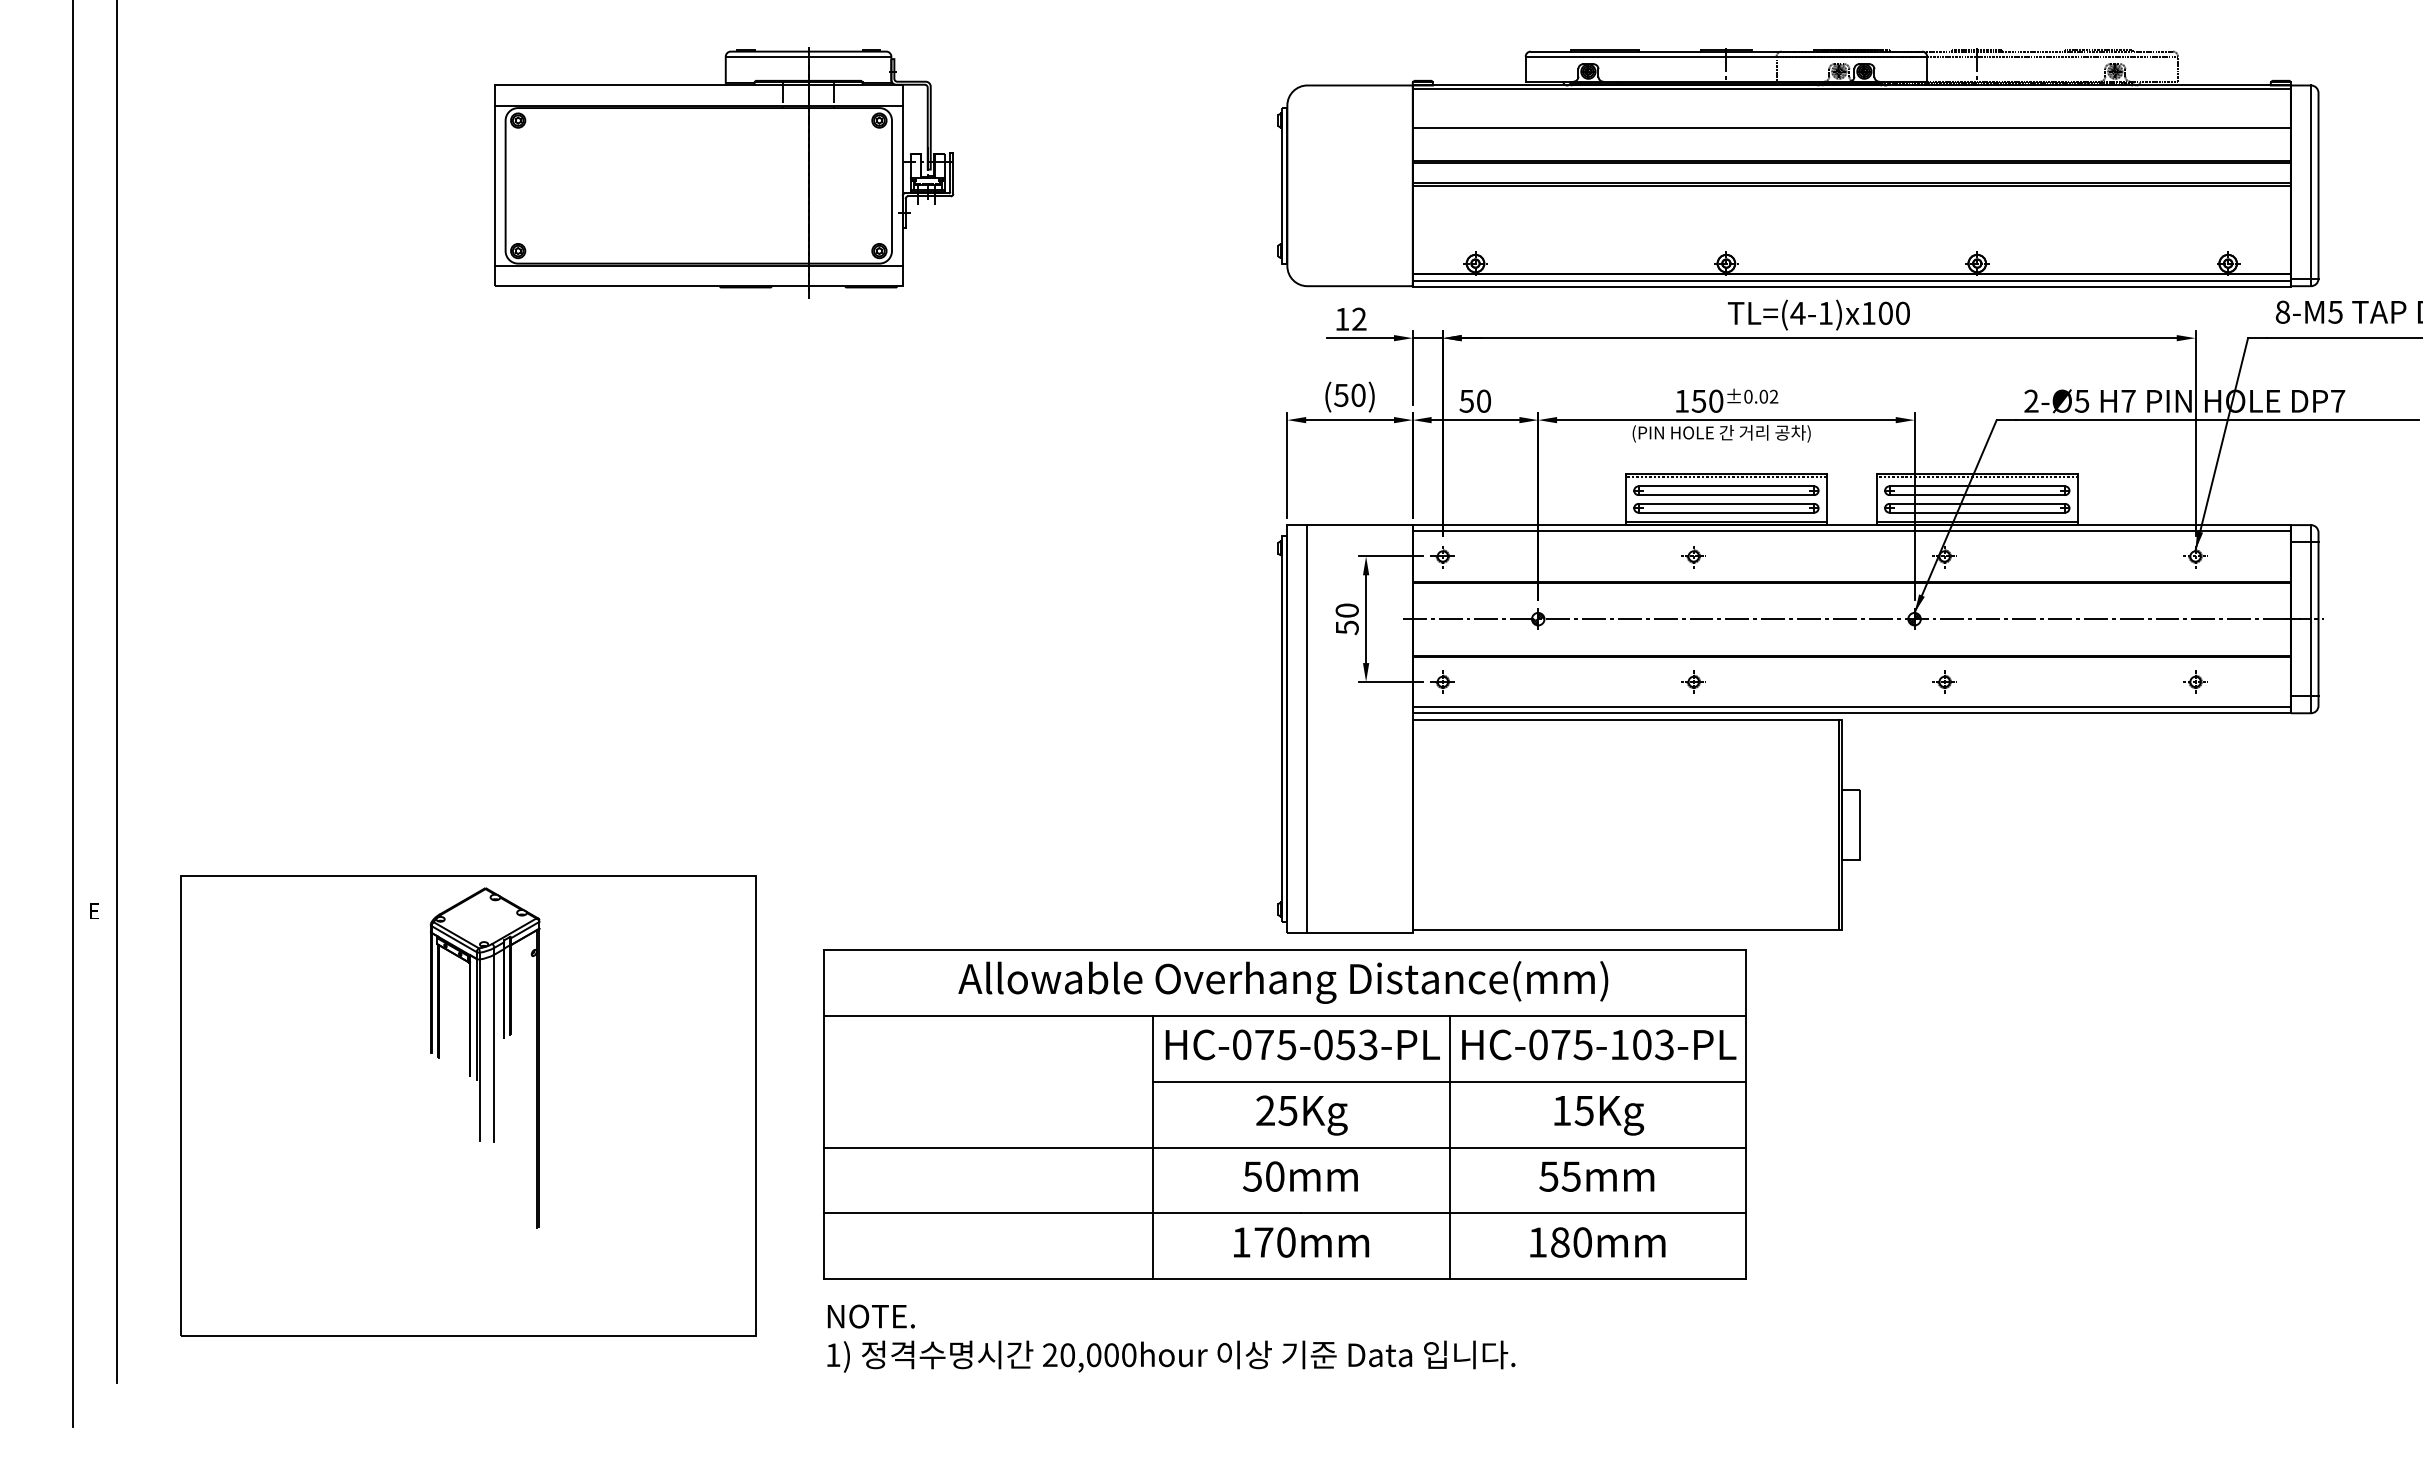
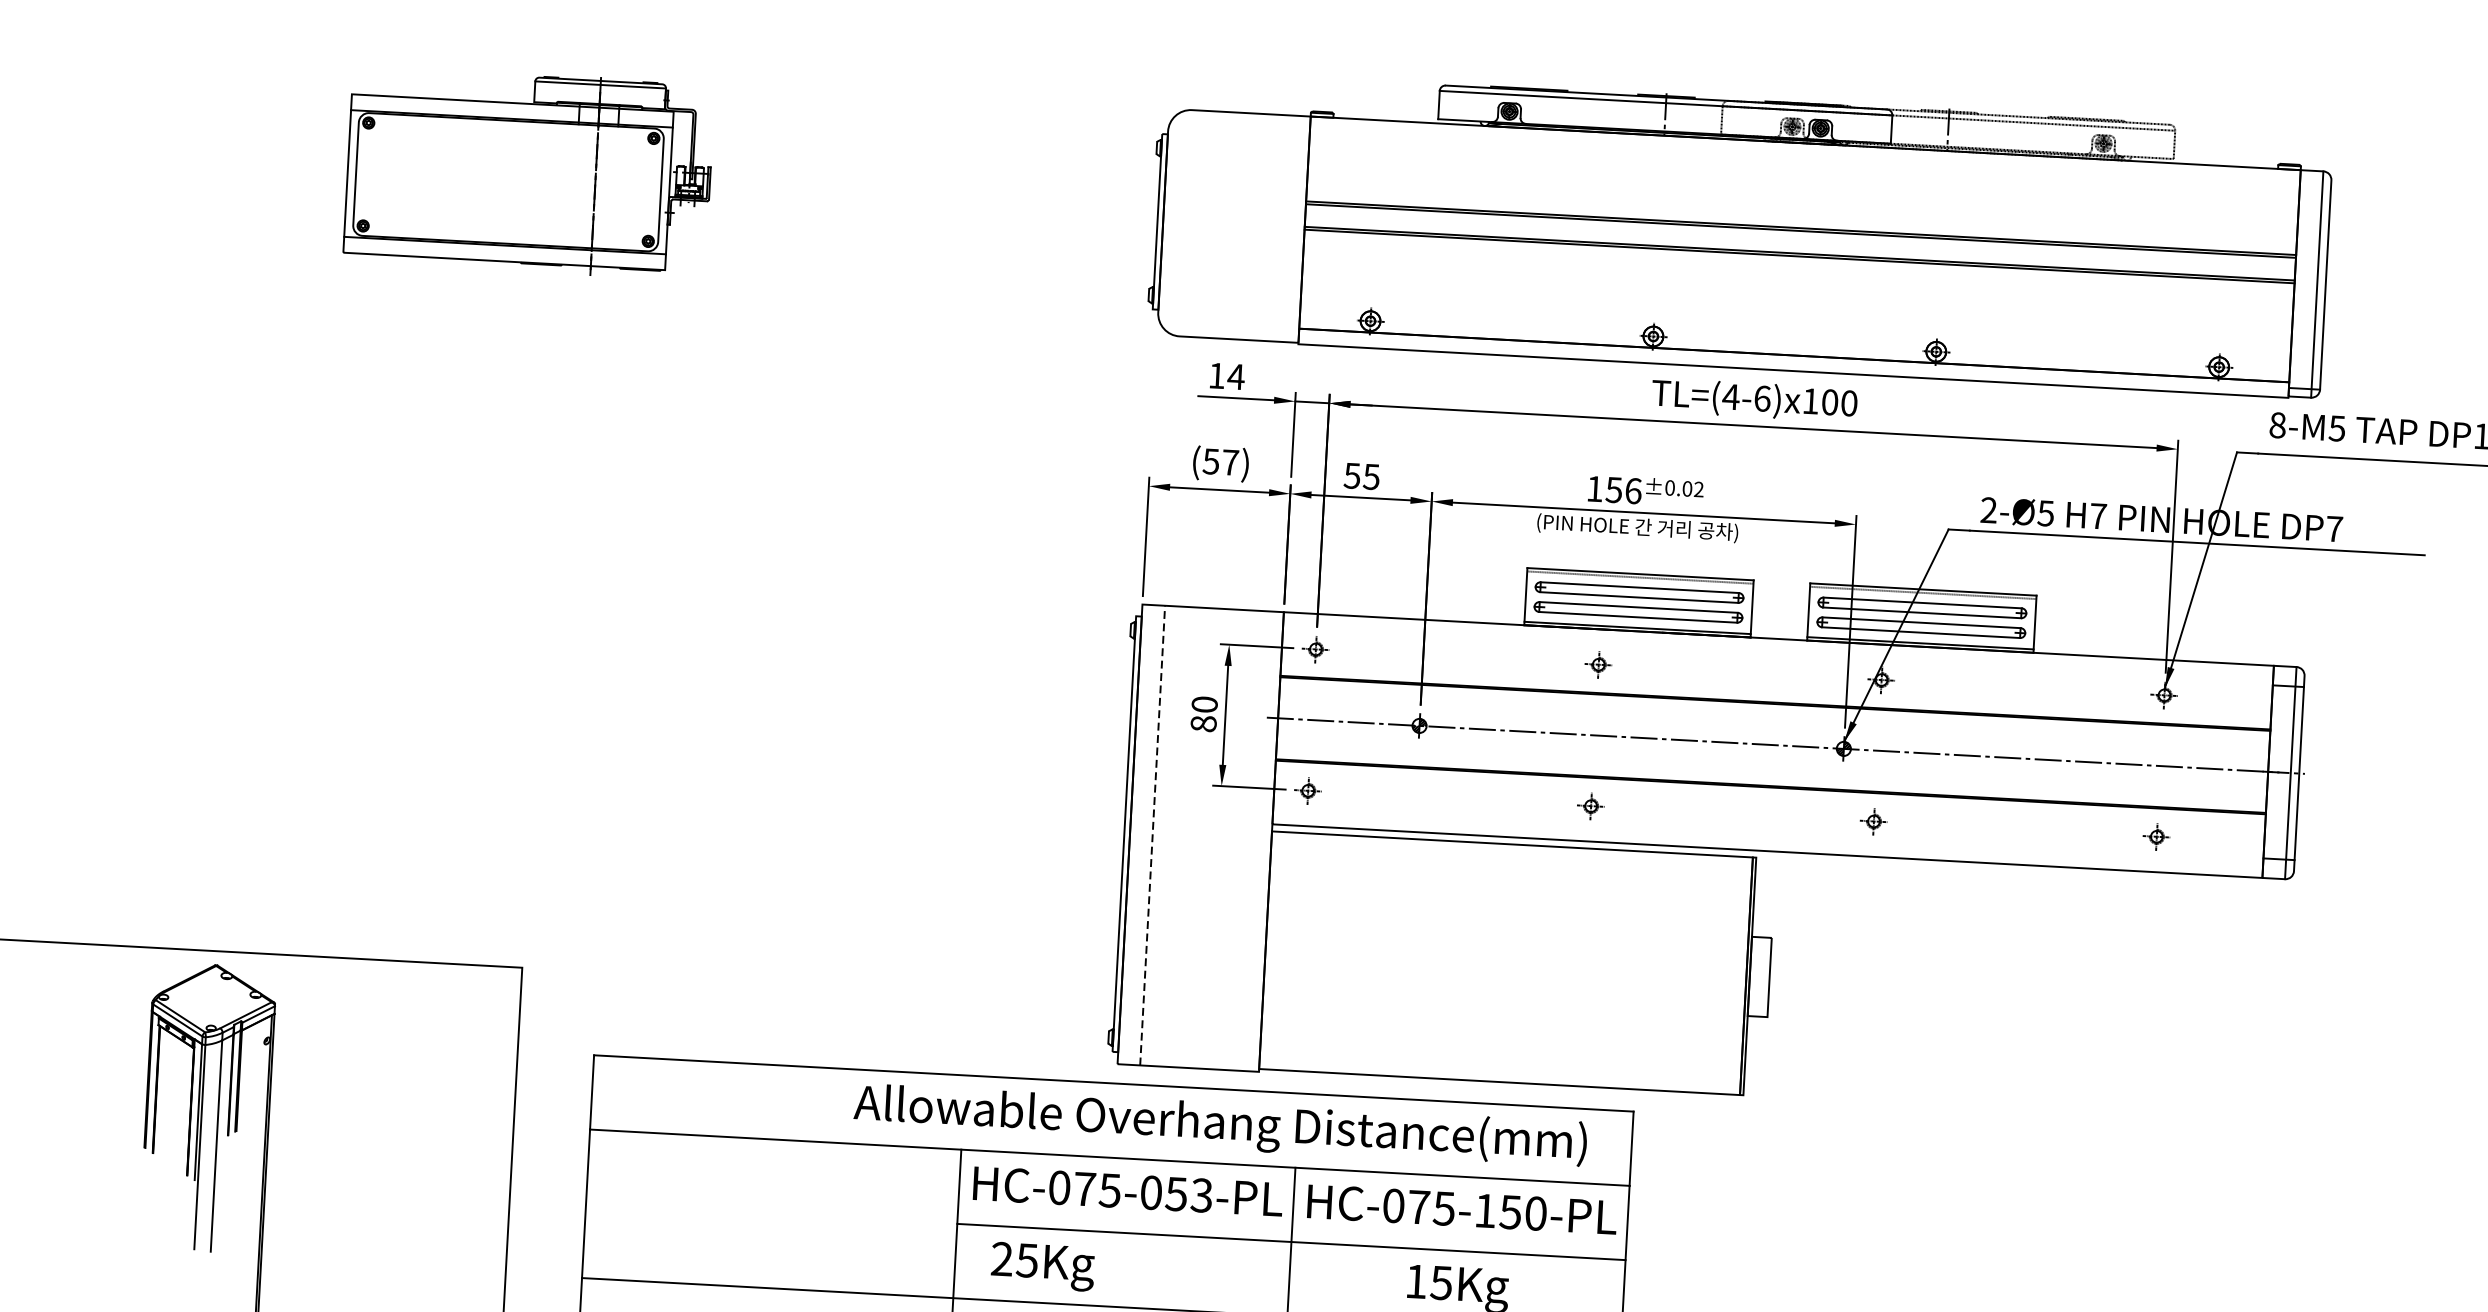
line: (1851, 89) -> (1805, 147), removed
line: (1851, 128) -> (1802, 191), removed
part: (724, 172) -> (529, 172), size x0.7
line: (1851, 281) -> (1793, 364), removed
text: (1826, 312) -> (1763, 397), TL=(4-1)x100 -> TL=(4-6)x100
text: (1359, 318) -> (1236, 376), 12 -> 14
text: (1358, 394) -> (1230, 461), (50) -> (57)
text: (1483, 400) -> (1371, 476), 50 -> 55
text: (1716, 400) -> (1633, 490), 150 -> 156
line: (1851, 531) -> (1778, 646), removed
text: (1346, 627) -> (1202, 723), 50 -> 80
line: (1851, 707) -> (1767, 844), removed
line: (1307, 728) -> (1152, 835), solid -> dashed
text: (1283, 982) -> (1220, 1125), moved
text: (1652, 1044) -> (1522, 1212), HC-075-103-PL -> HC-075-150-PL
text: (1301, 1115) -> (1042, 1266), moved

